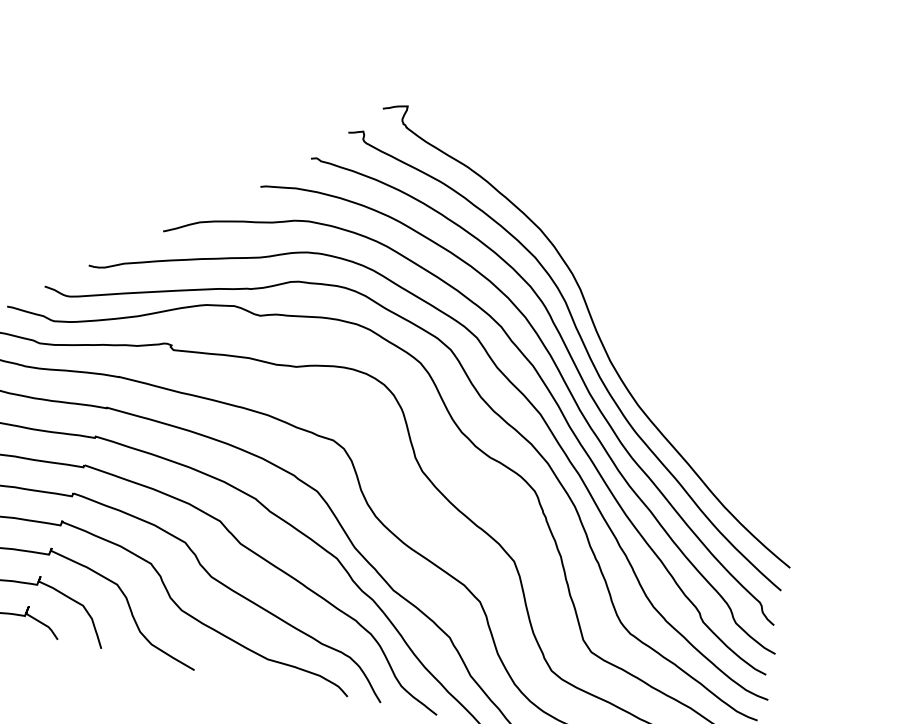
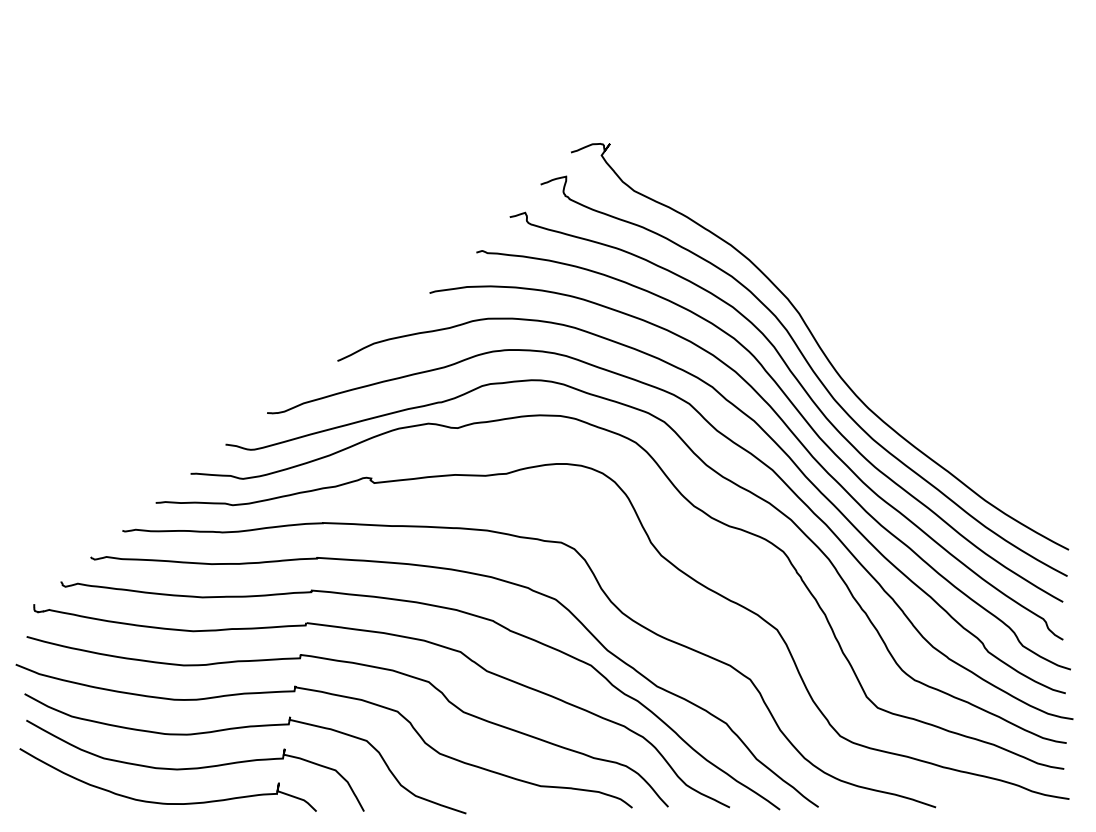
curve: (608, 310) -> (820, 346), added

